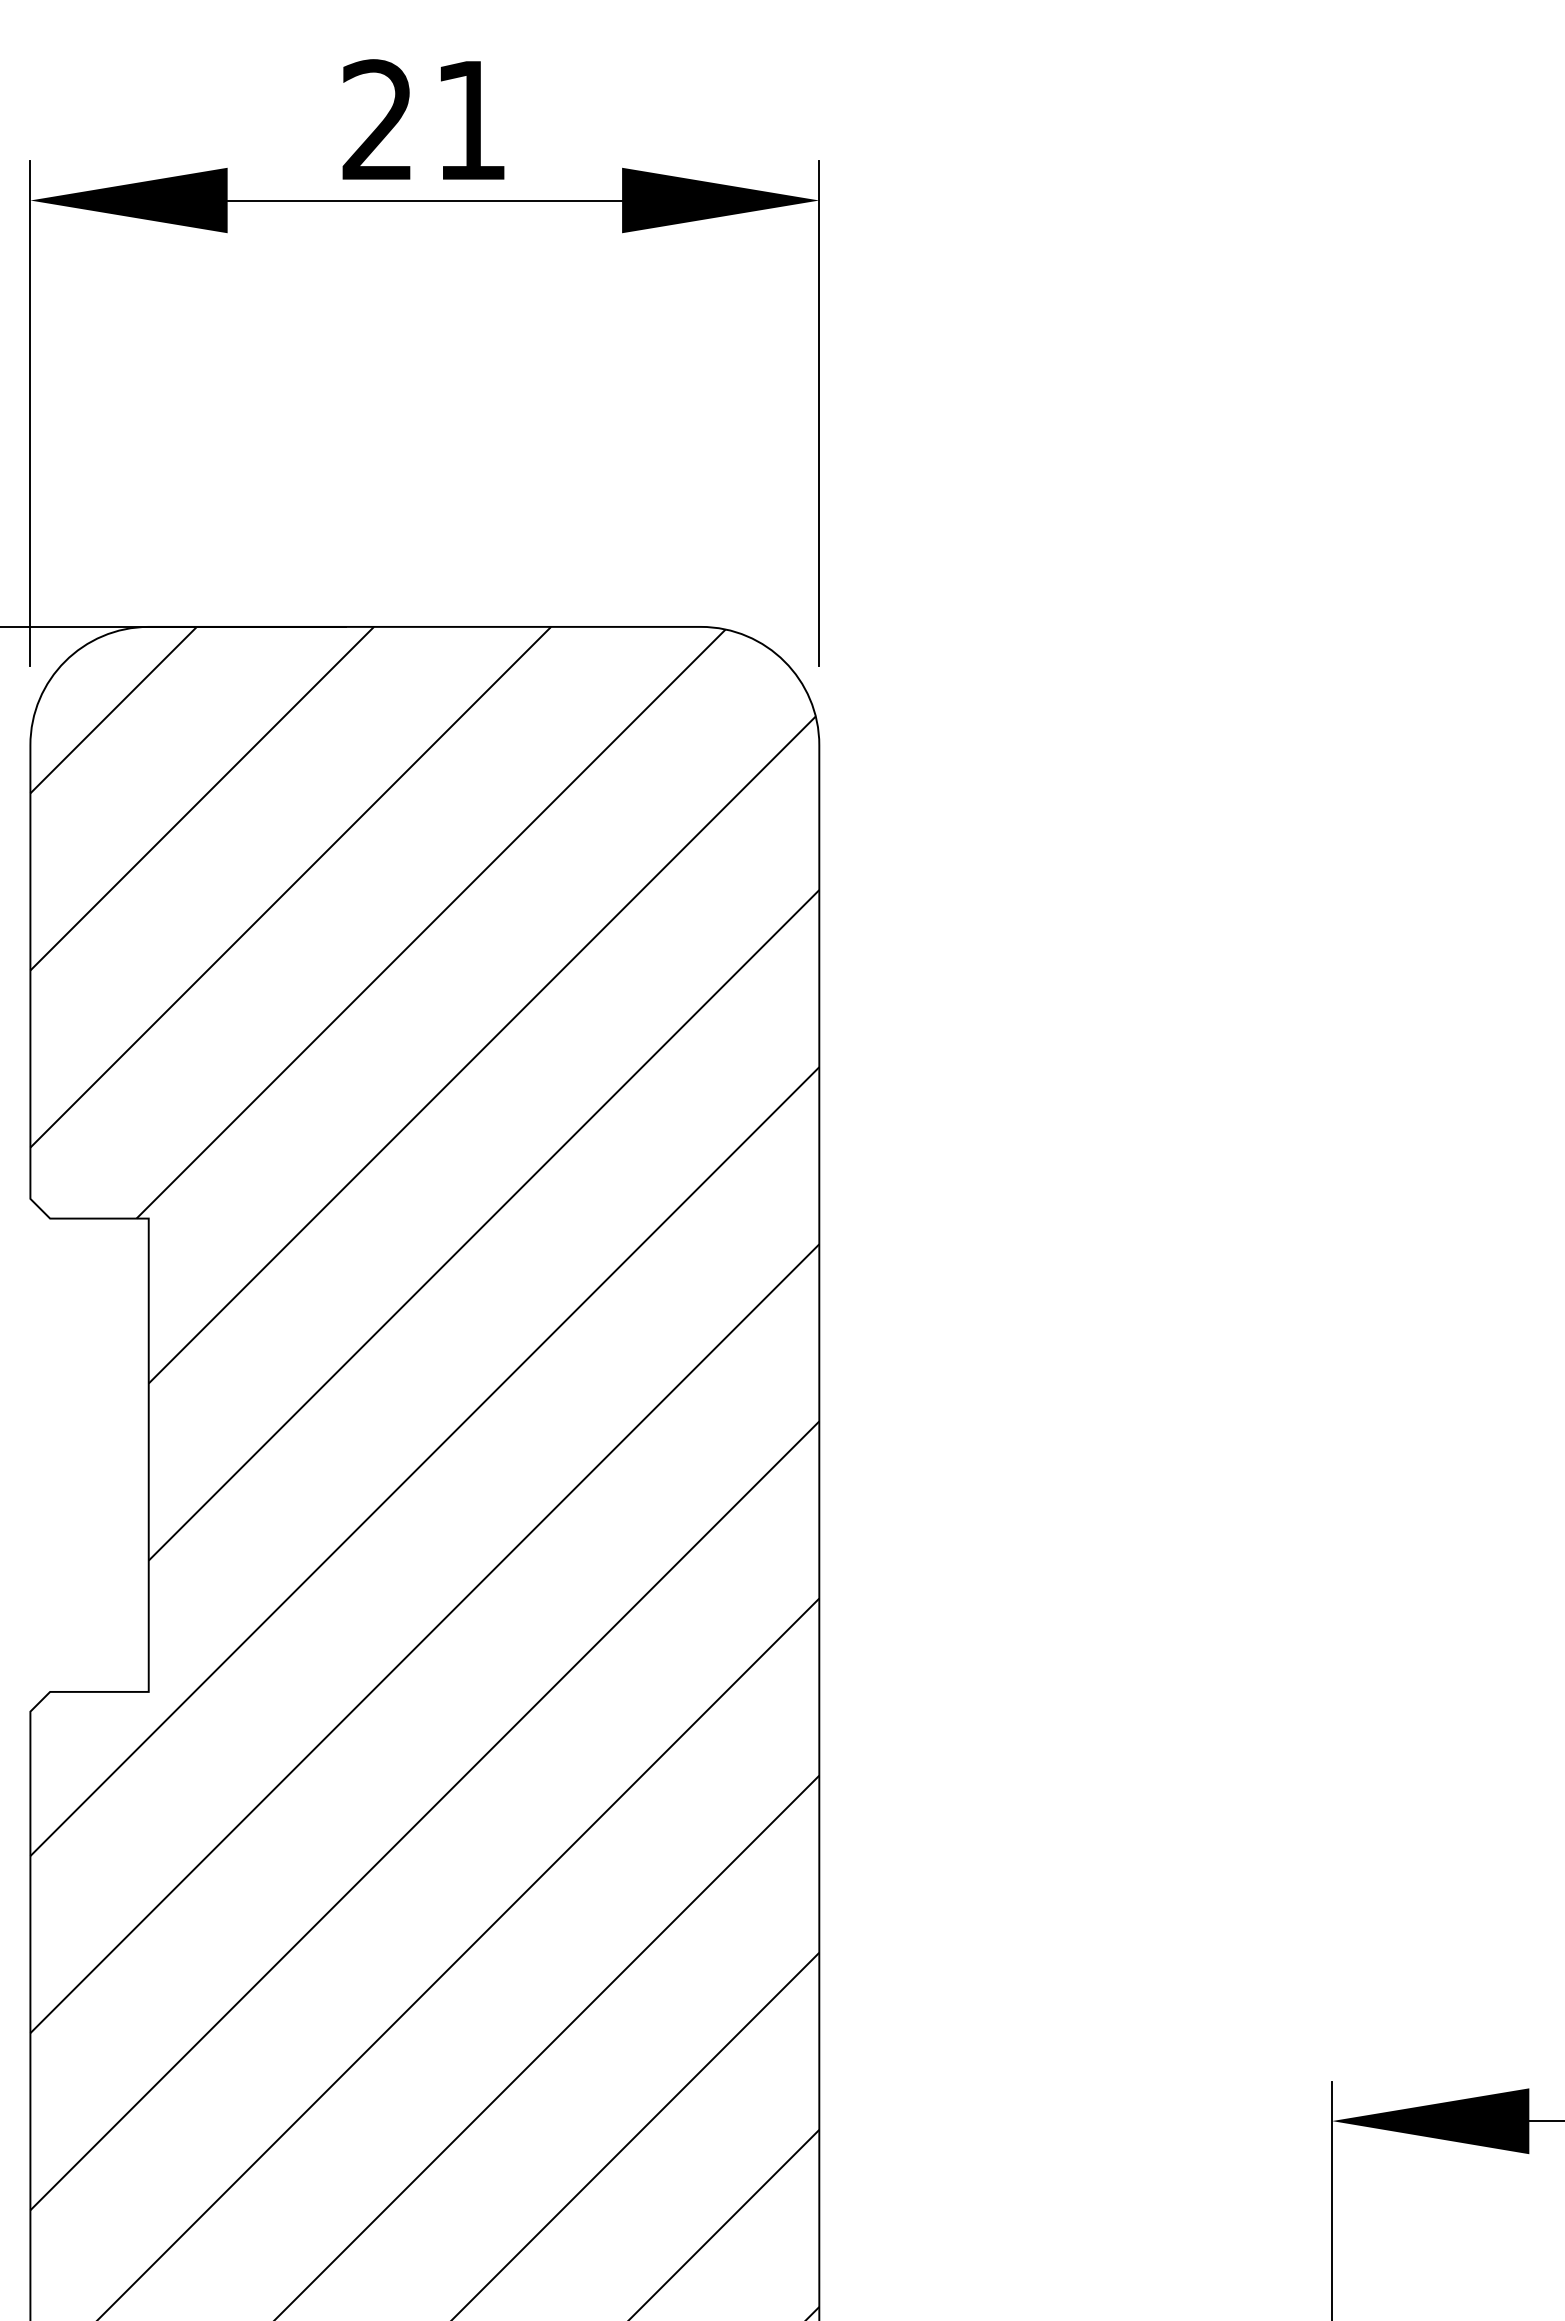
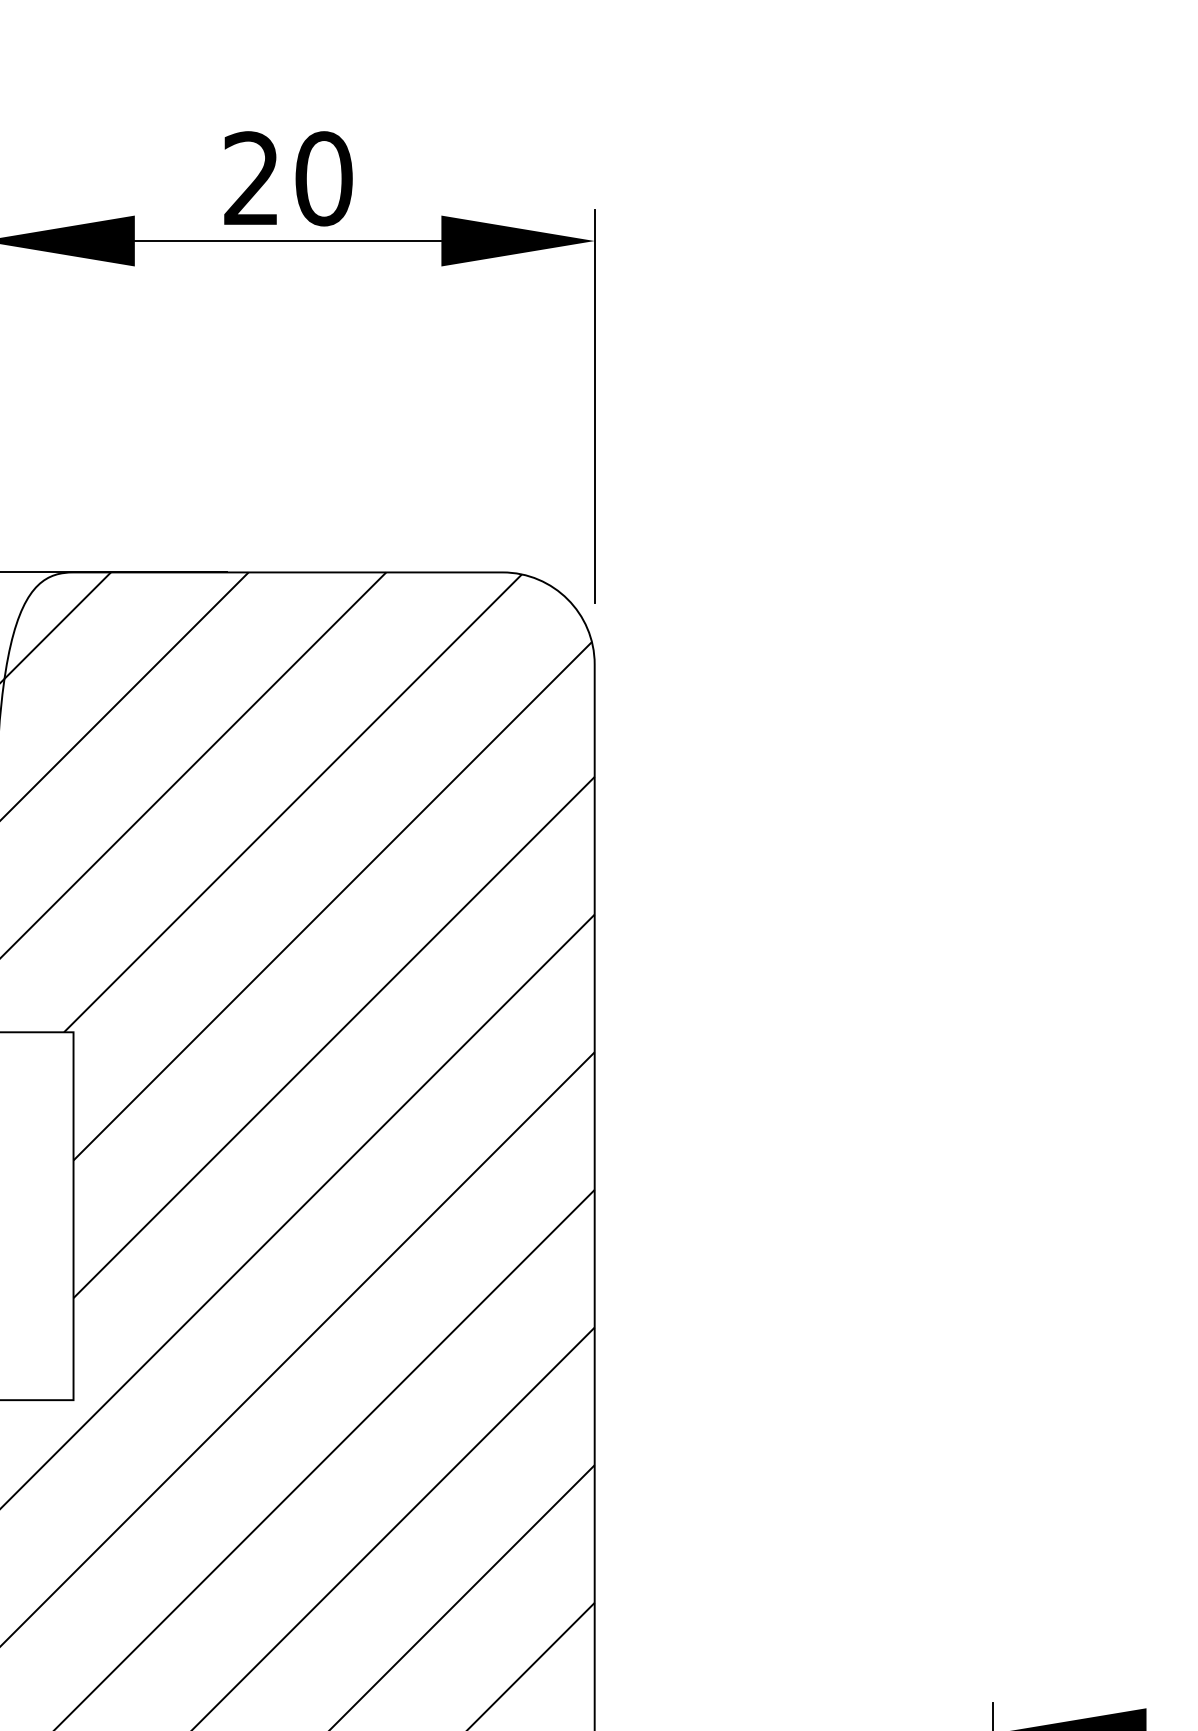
text: (470, 120) -> (323, 178), 21 -> 20

